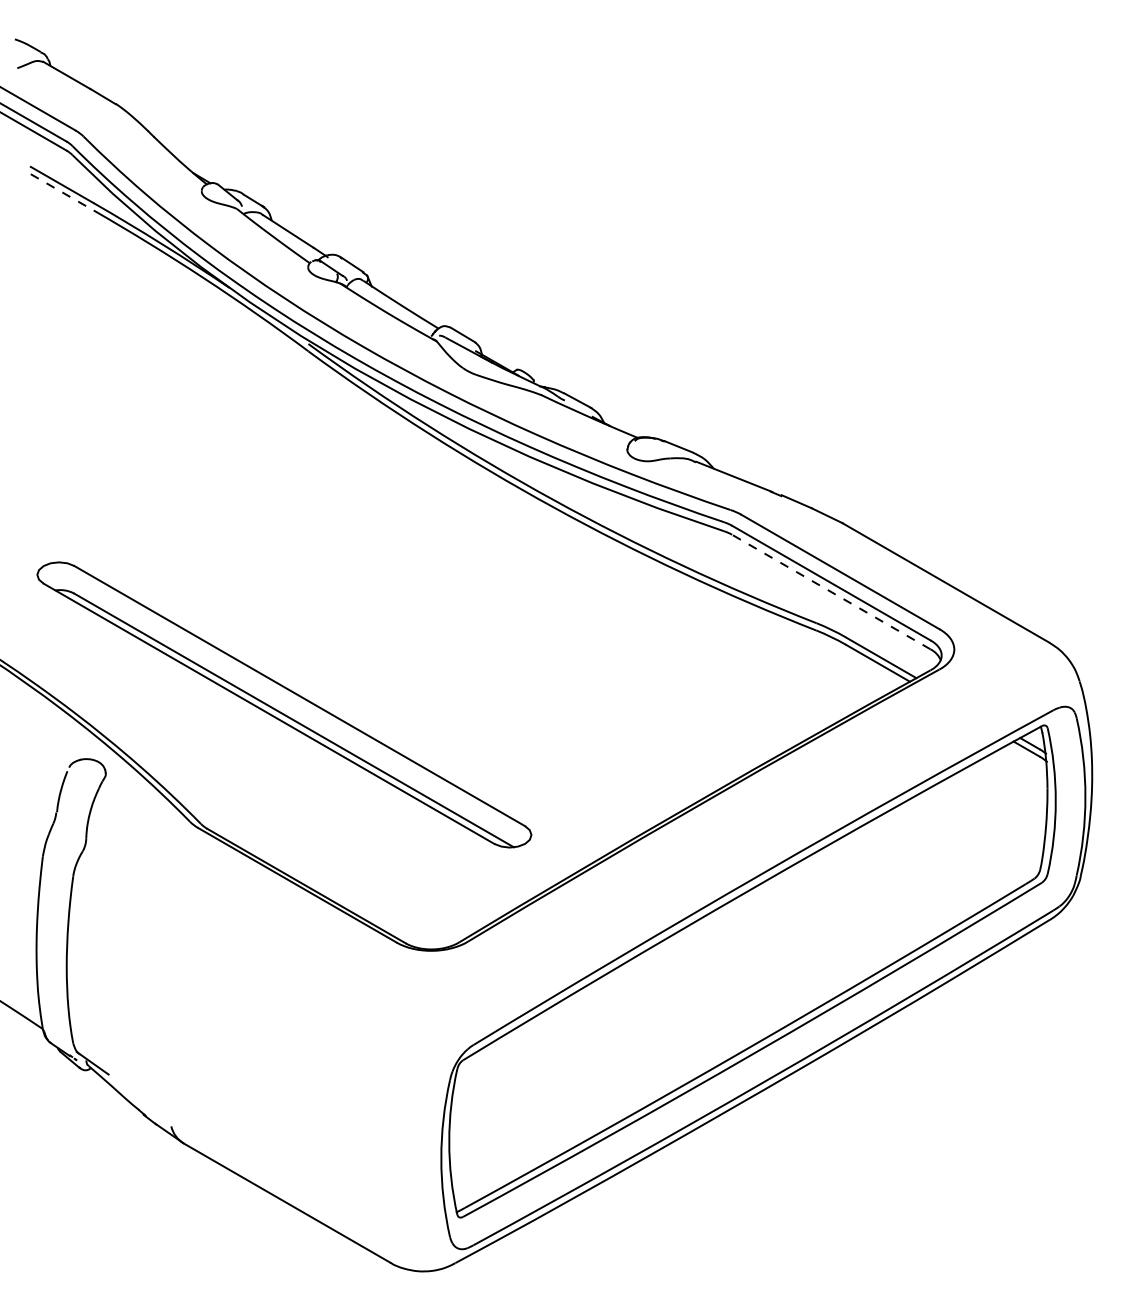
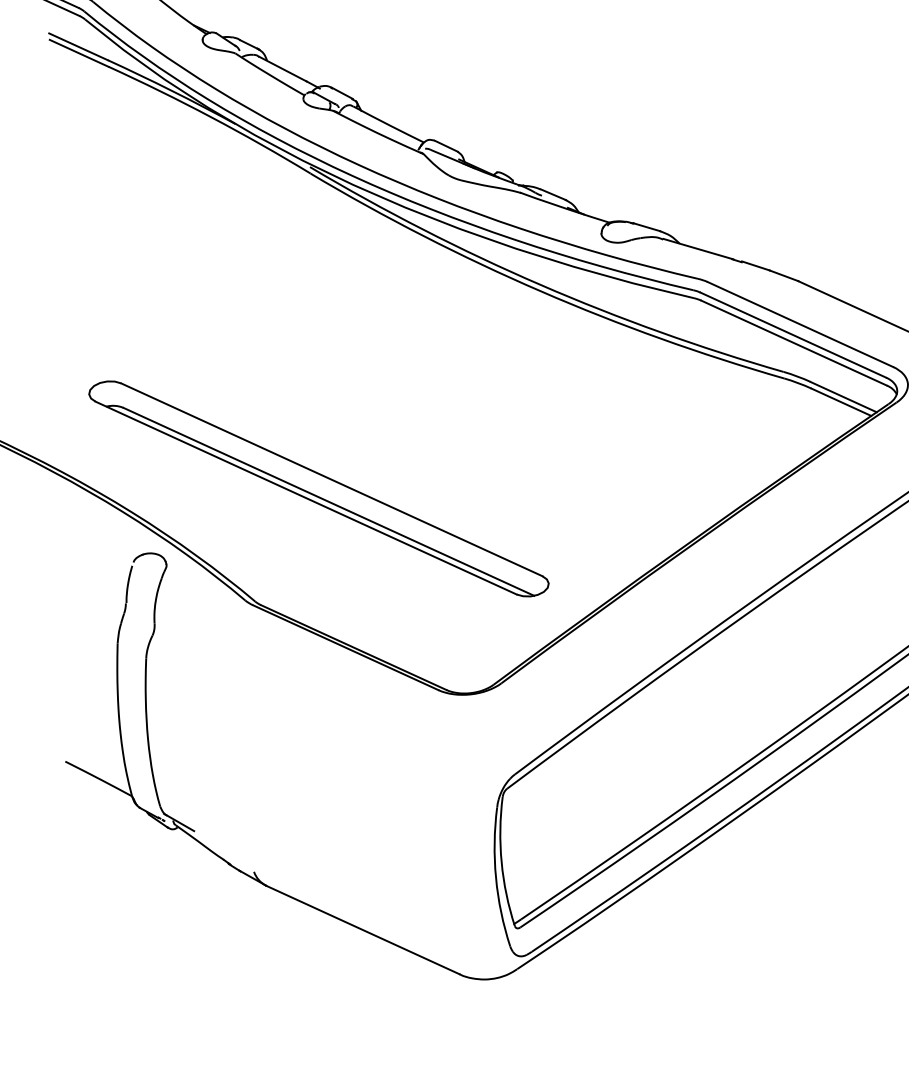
line: (62, 192) -> (79, 53), dashed -> solid
line: (831, 592) -> (794, 343), dashed -> solid

